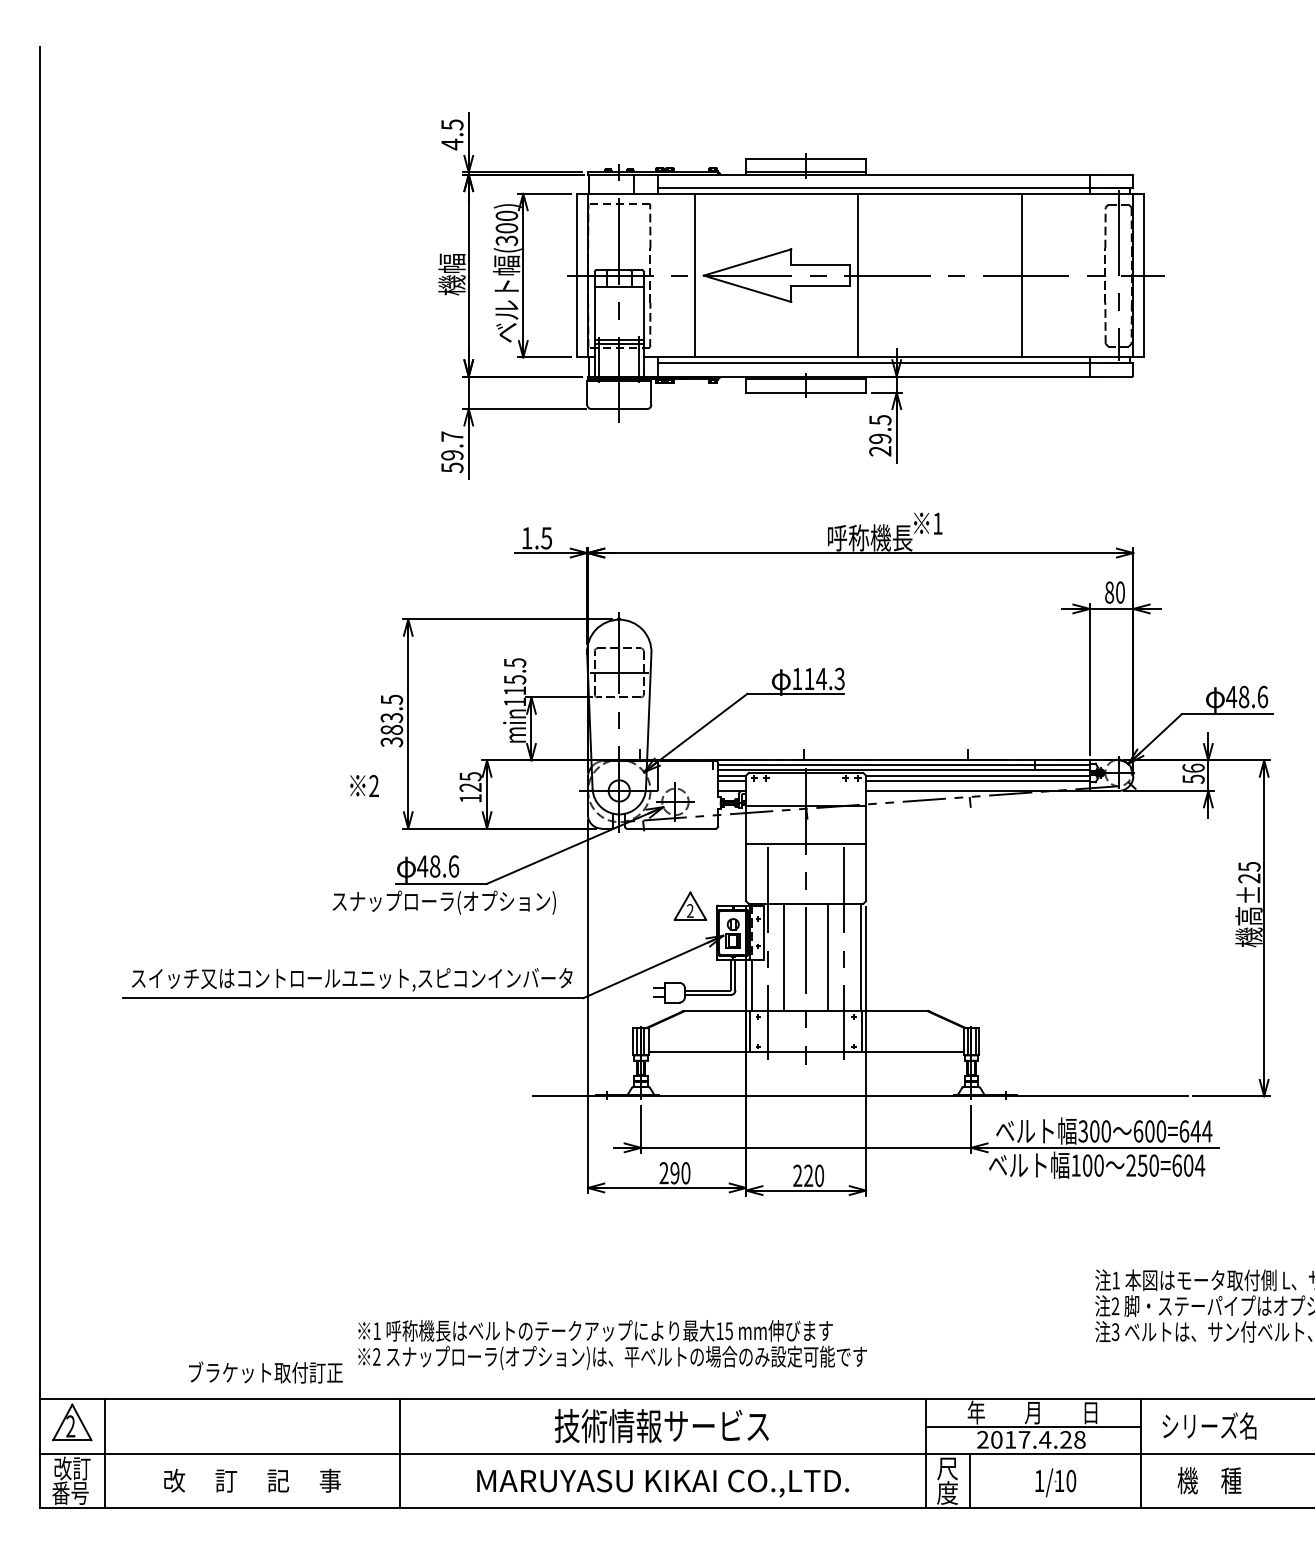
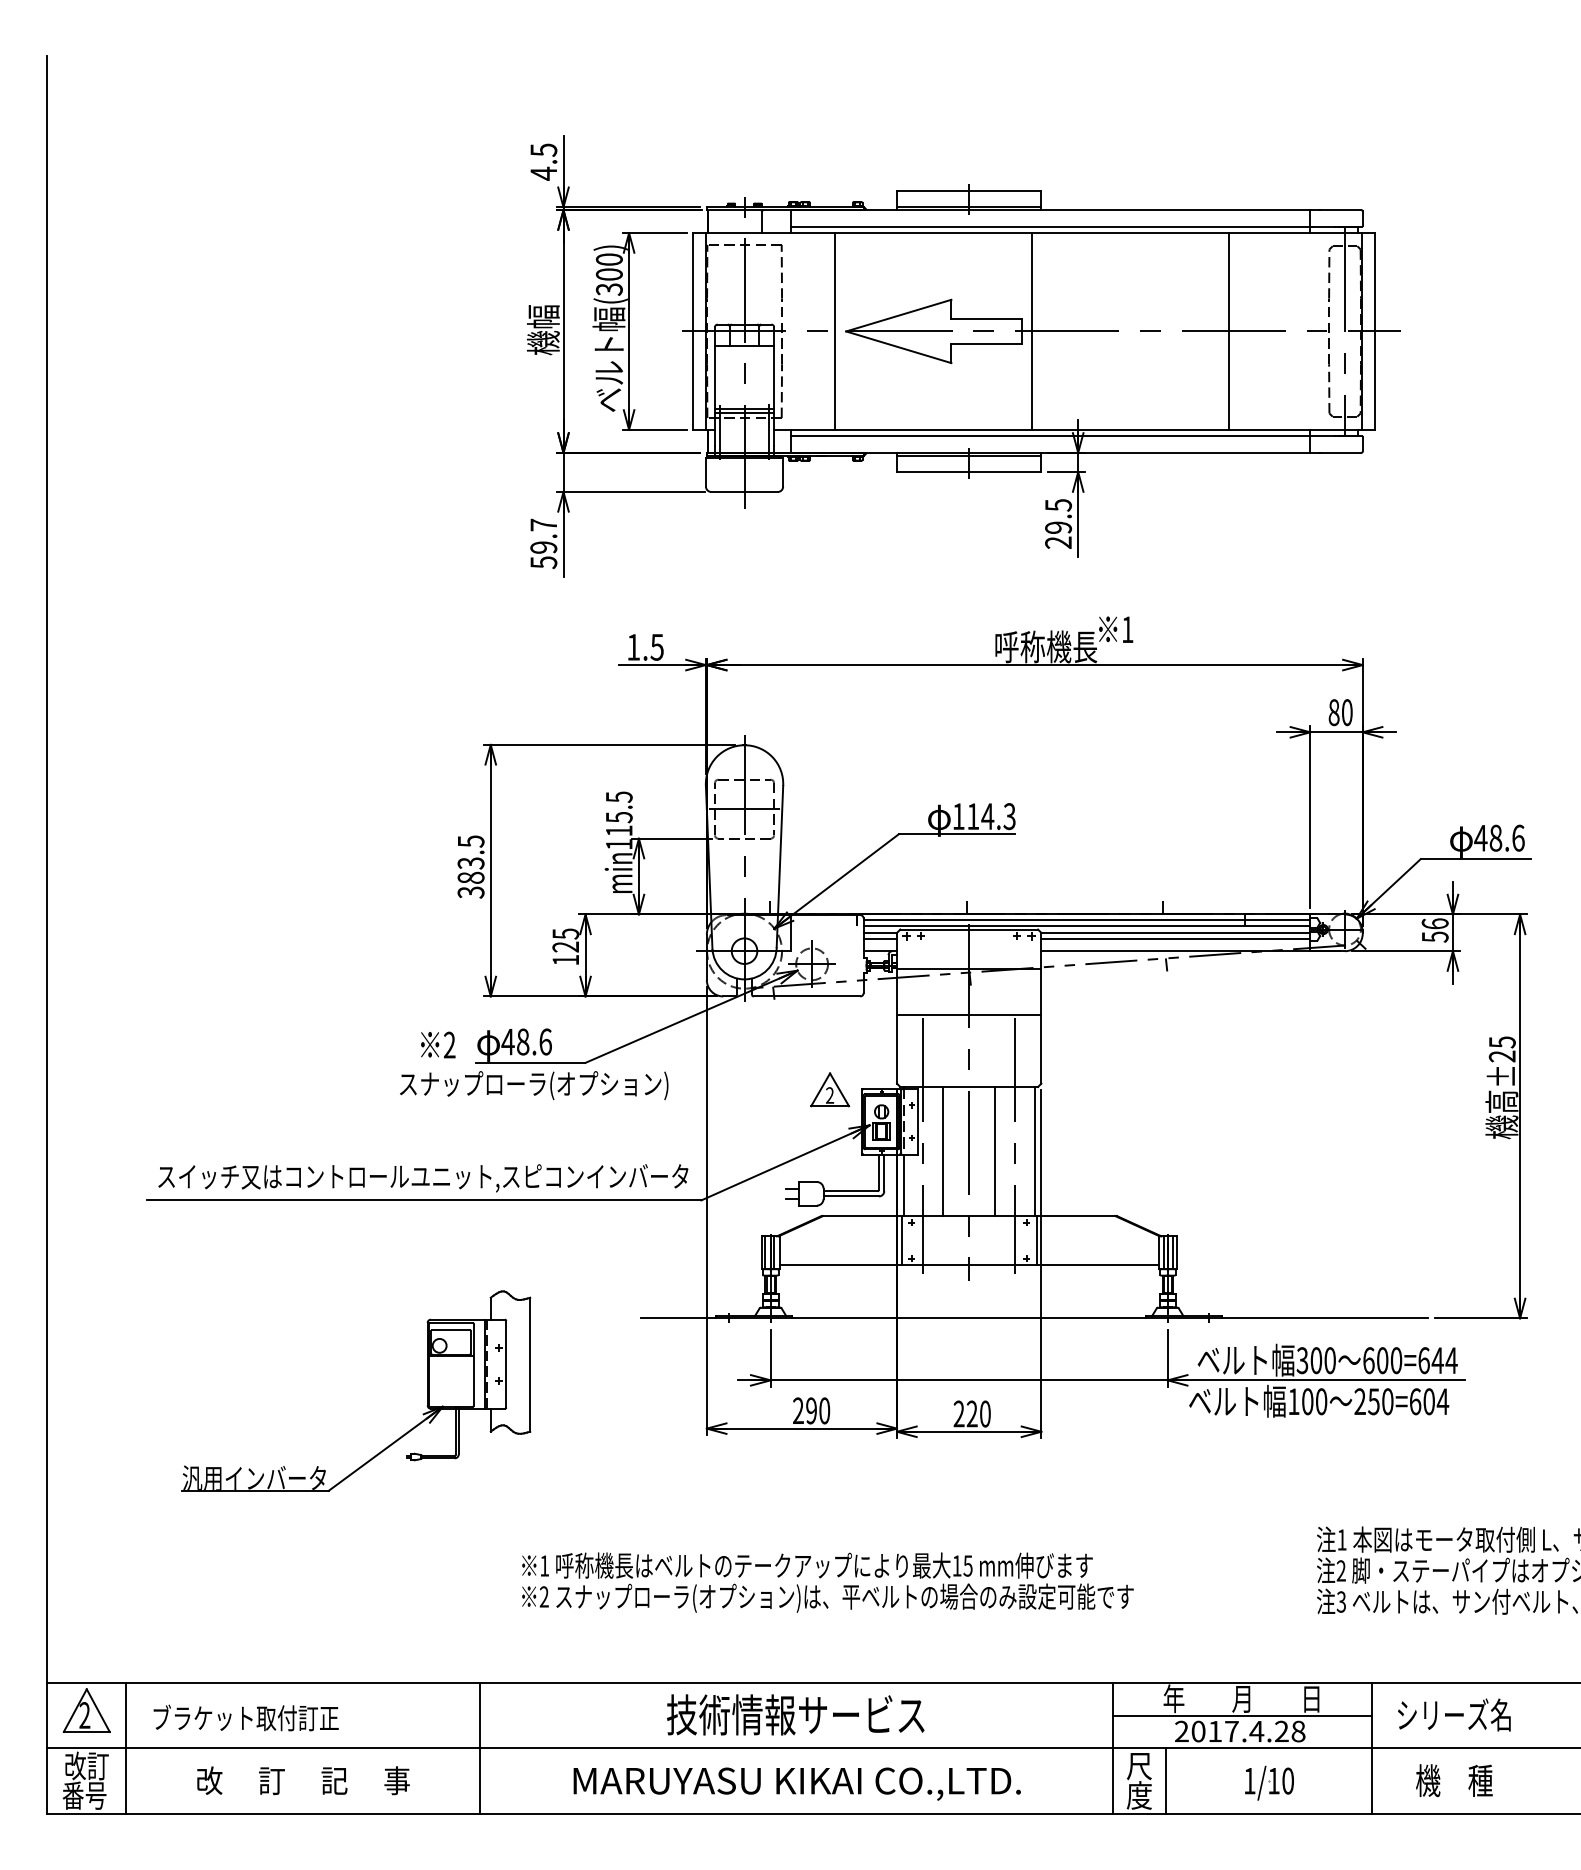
text: (364, 785) -> (438, 1044), moved
part: (324, 1200) -> (390, 1443), added
text: (612, 1345) -> (827, 1583), moved
text: (265, 1372) -> (245, 1717), moved

